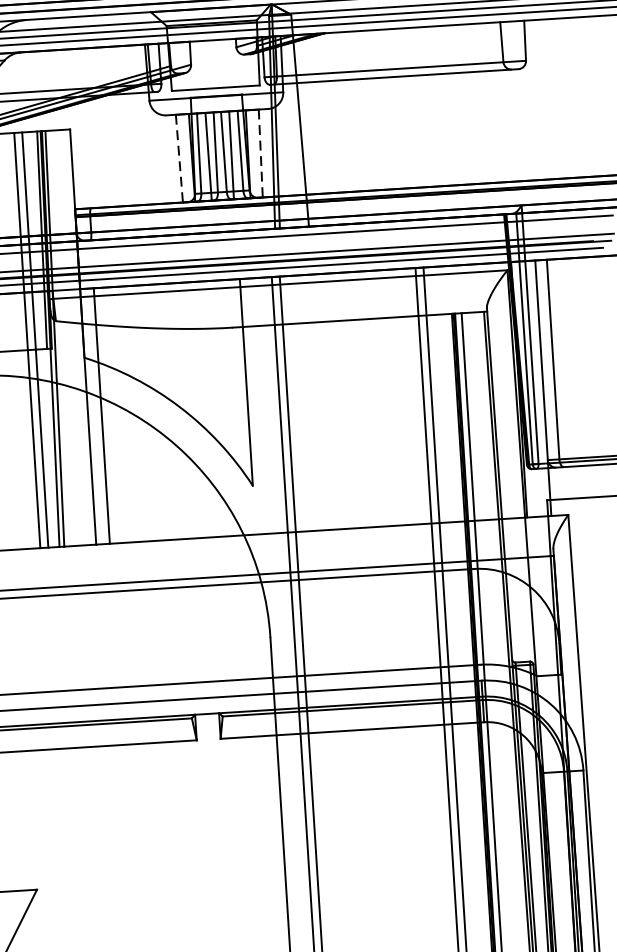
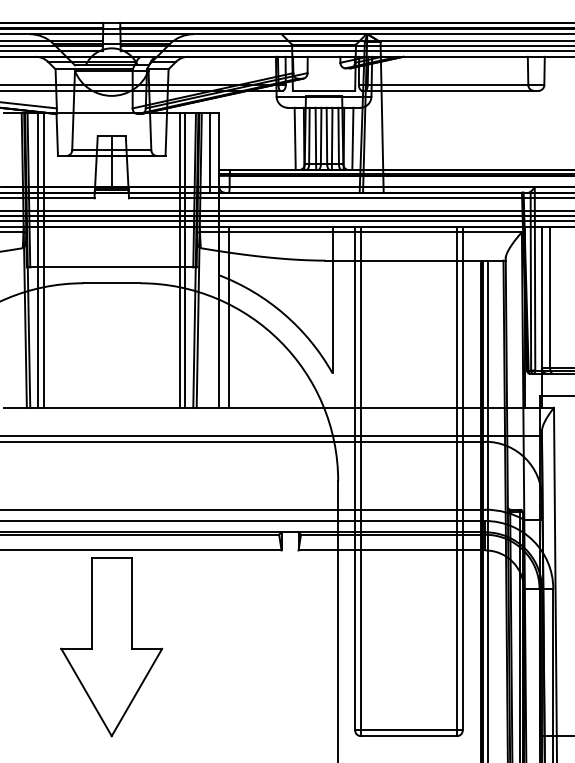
line: (260, 154) -> (352, 139), dashed -> solid
line: (179, 159) -> (295, 139), dashed -> solid
line: (61, 185) -> (210, 152), added

